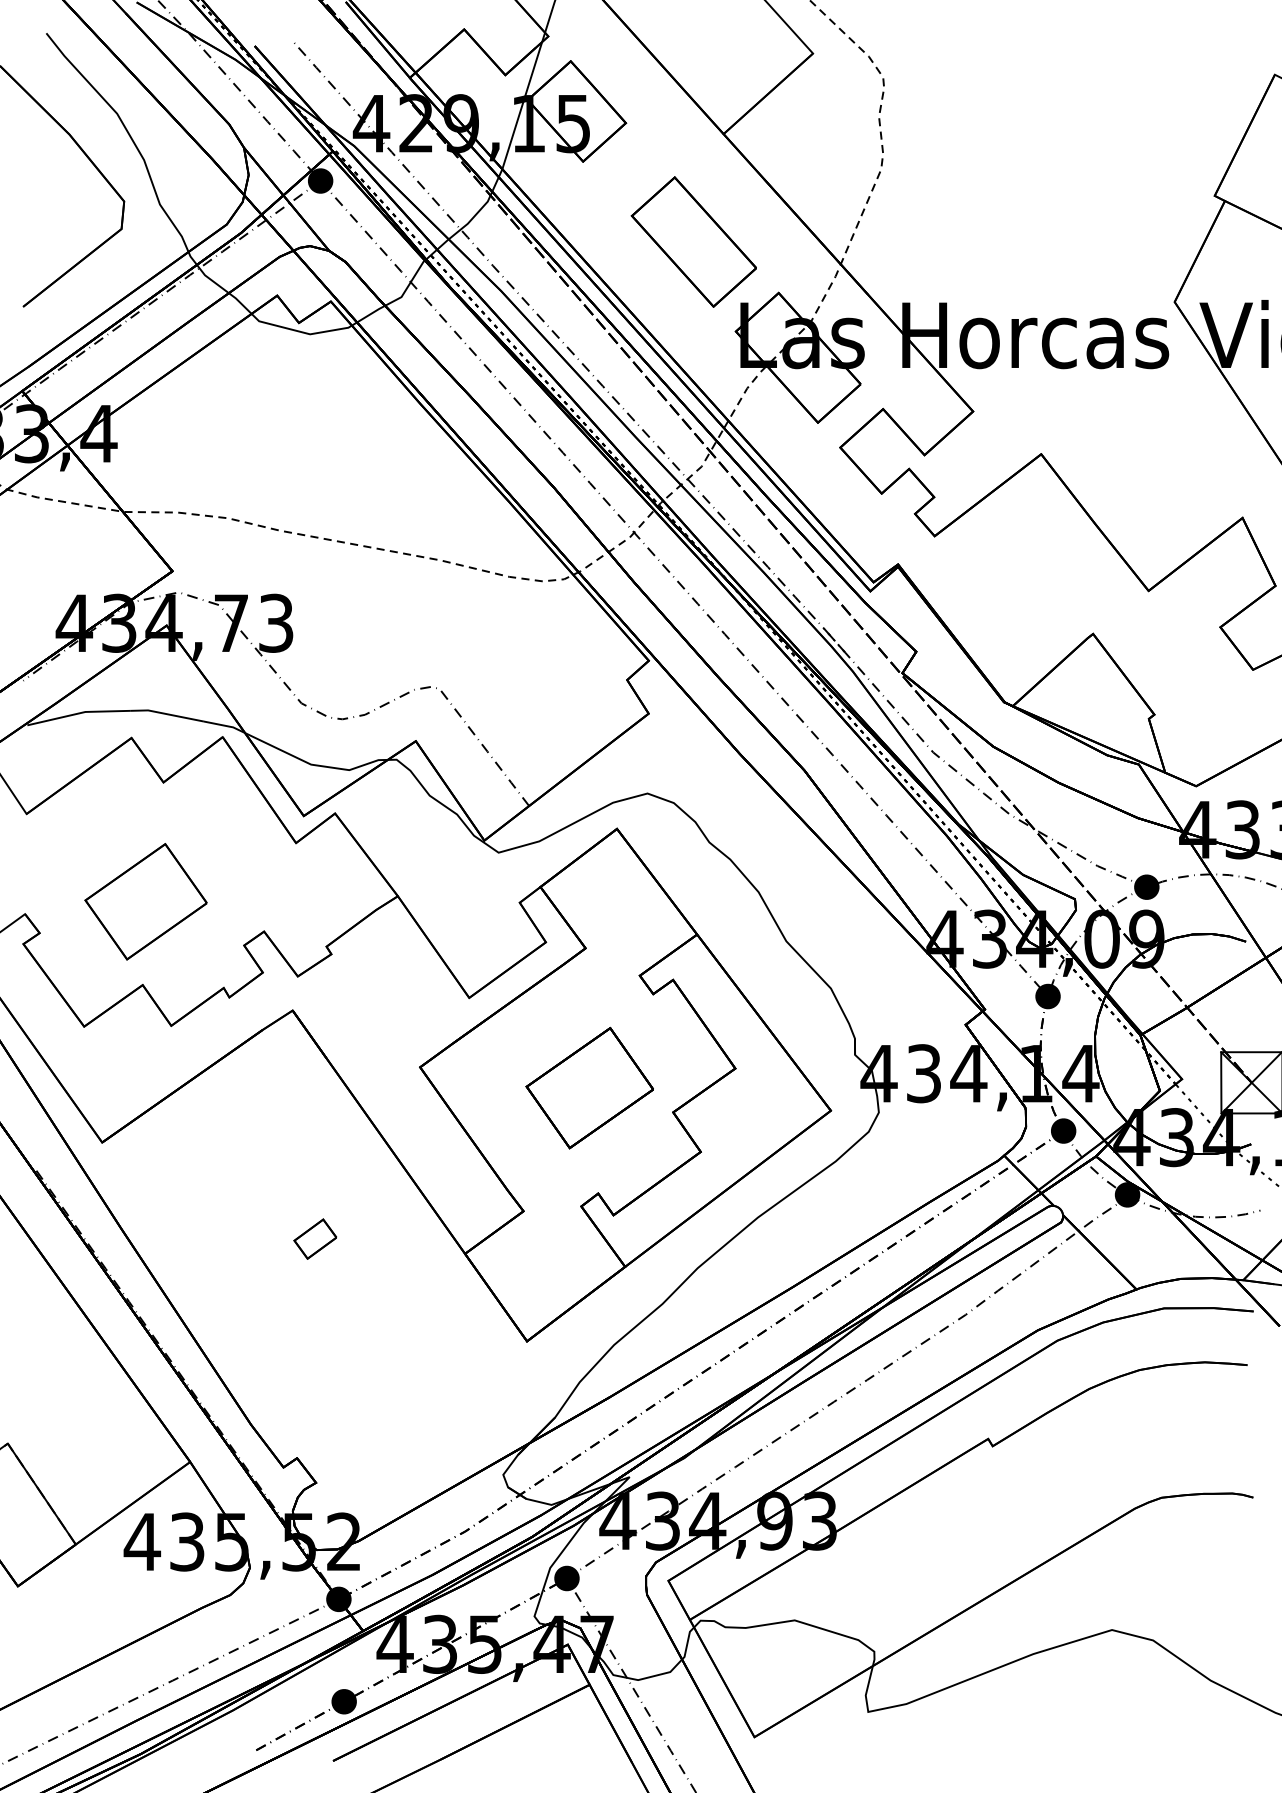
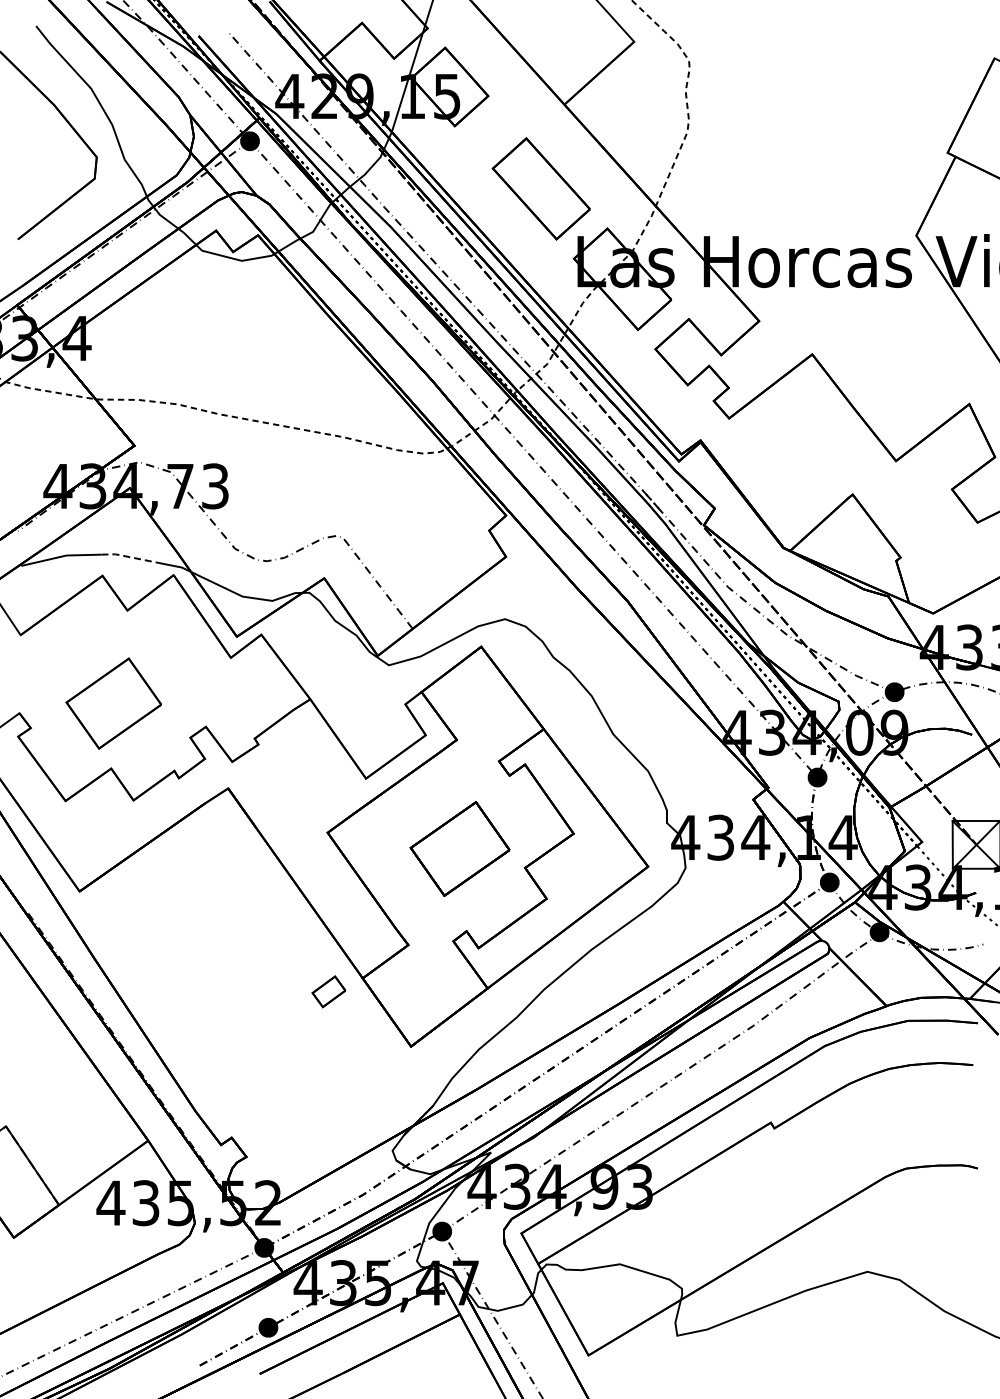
line: (167, 714) -> (130, 557), solid -> dashed
part: (314, 1238) -> (328, 991), moved

